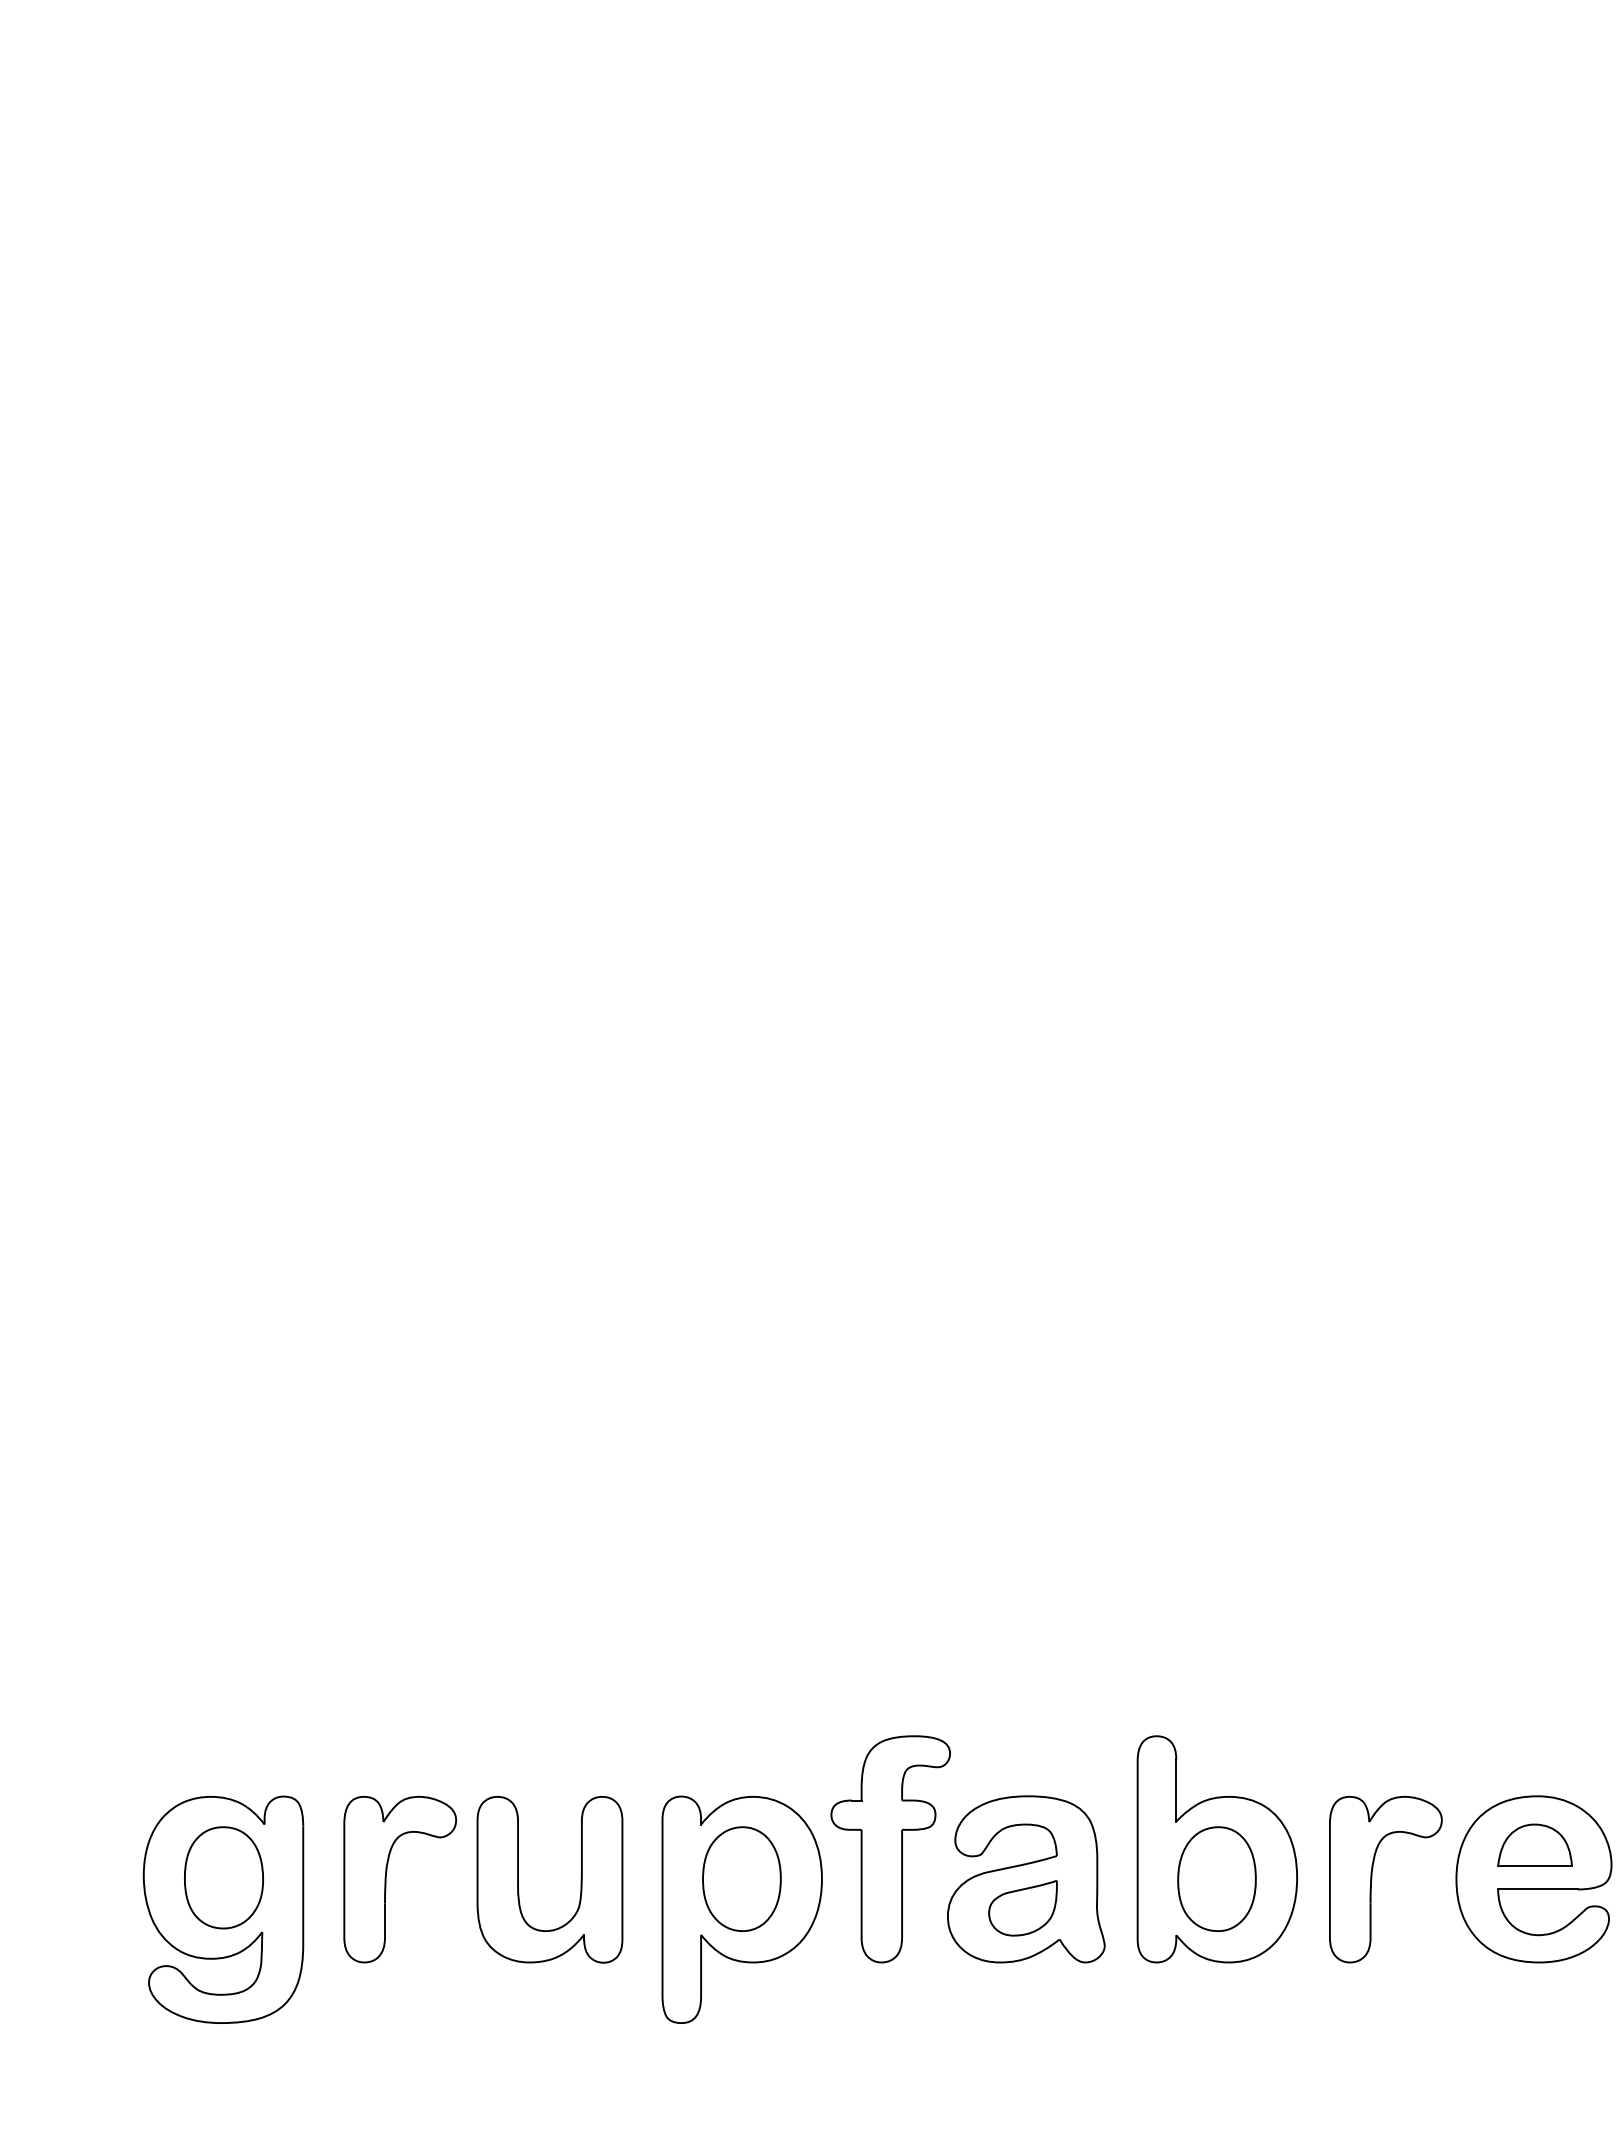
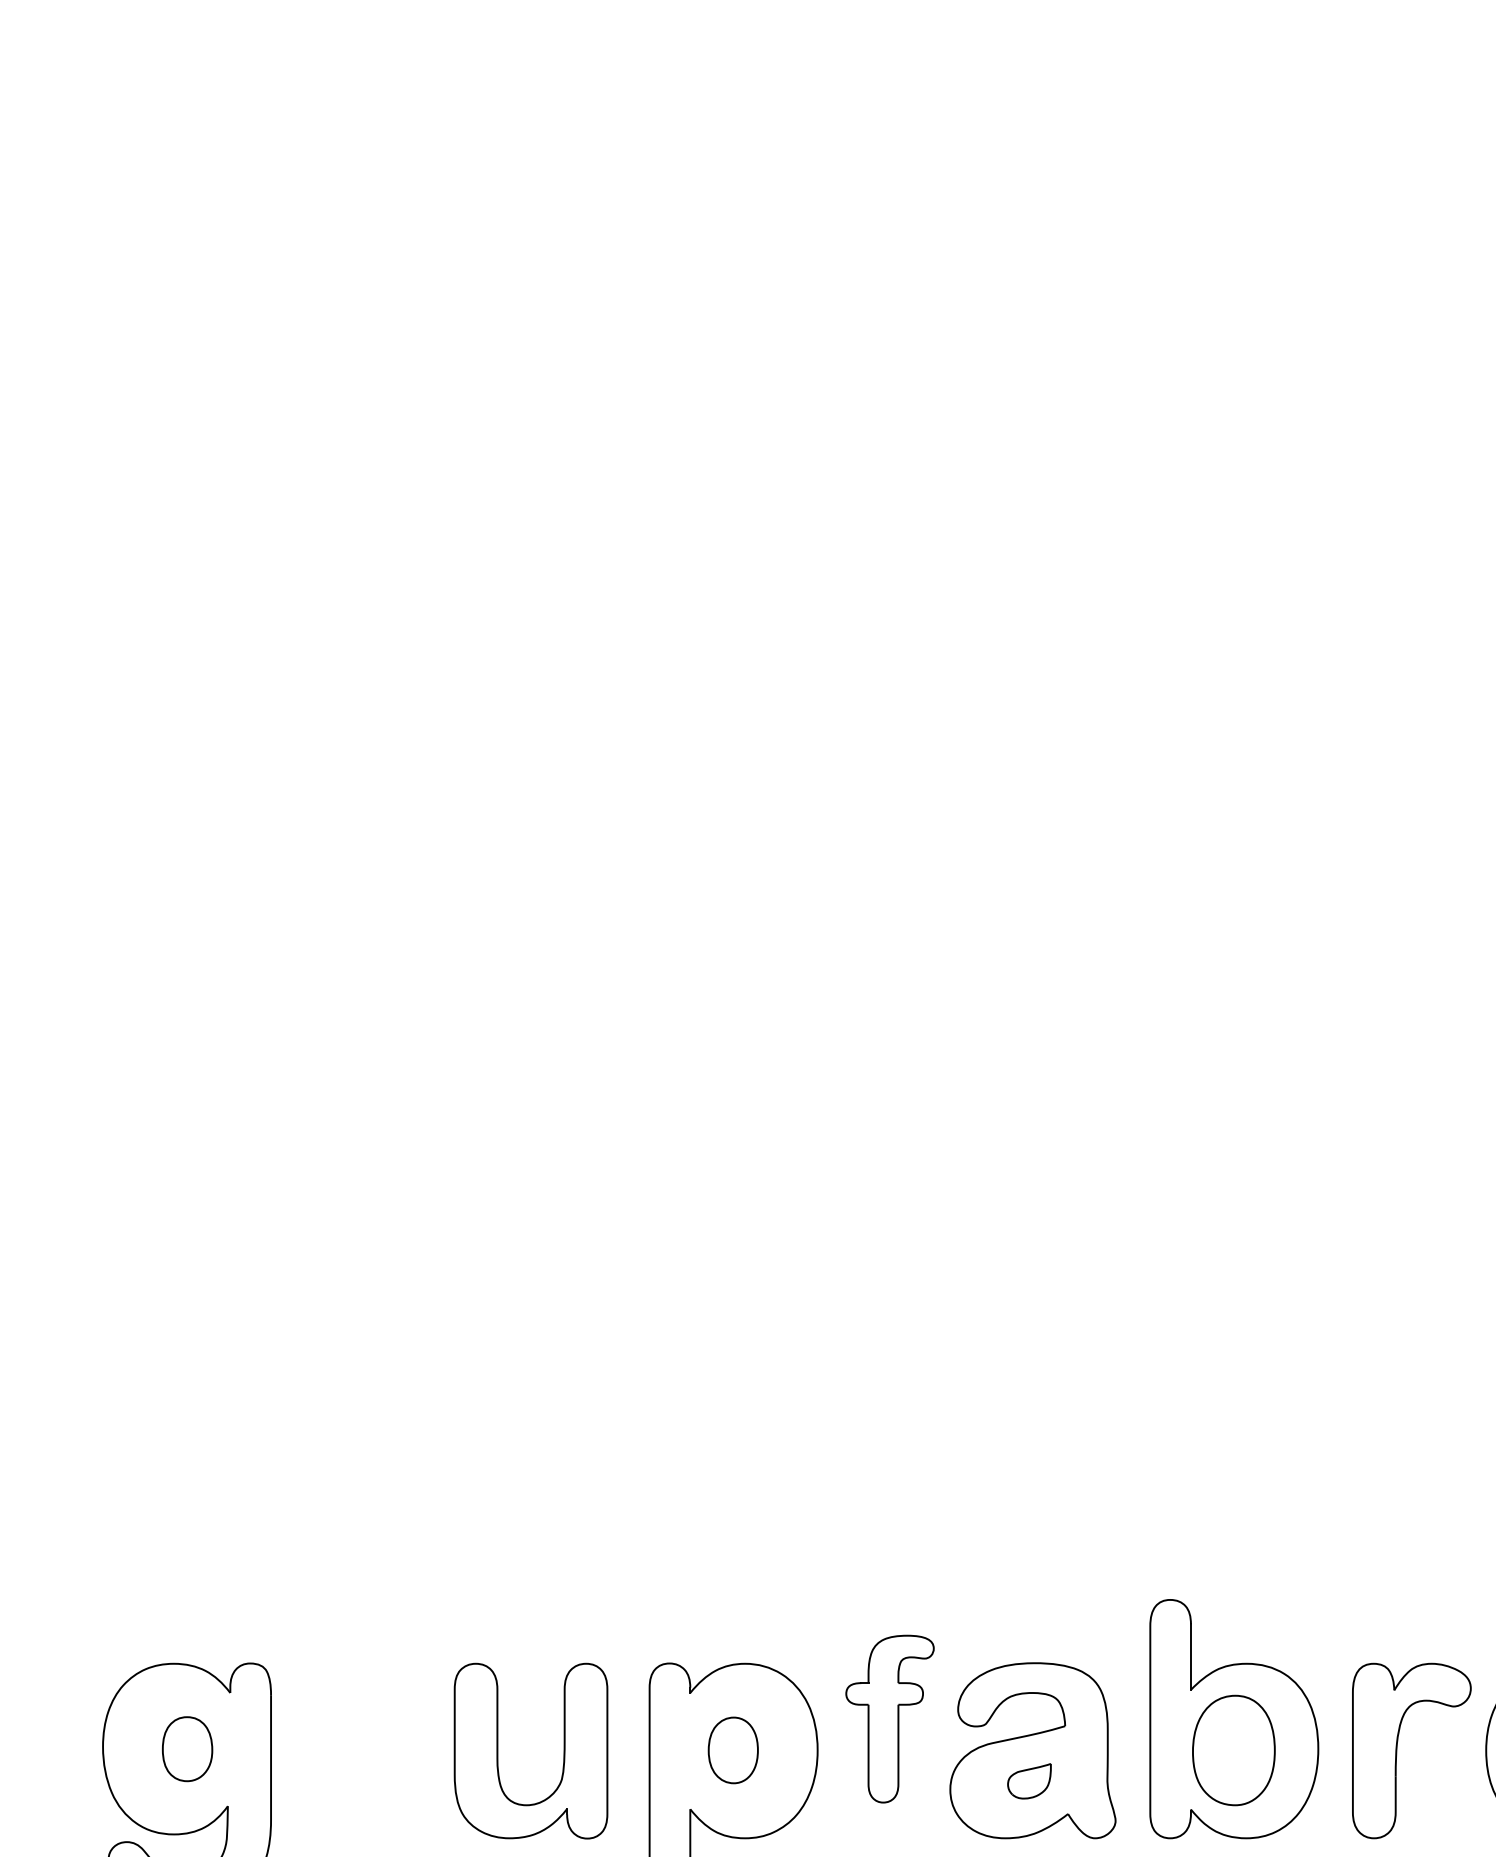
part: (890, 1849) -> (889, 1719), size x0.7
part: (223, 1877) -> (187, 1748), size x0.6
part: (741, 1878) -> (732, 1749), size x0.6
part: (386, 1879) -> (358, 1750), removed
part: (1022, 1908) -> (1028, 1781), size x0.6

